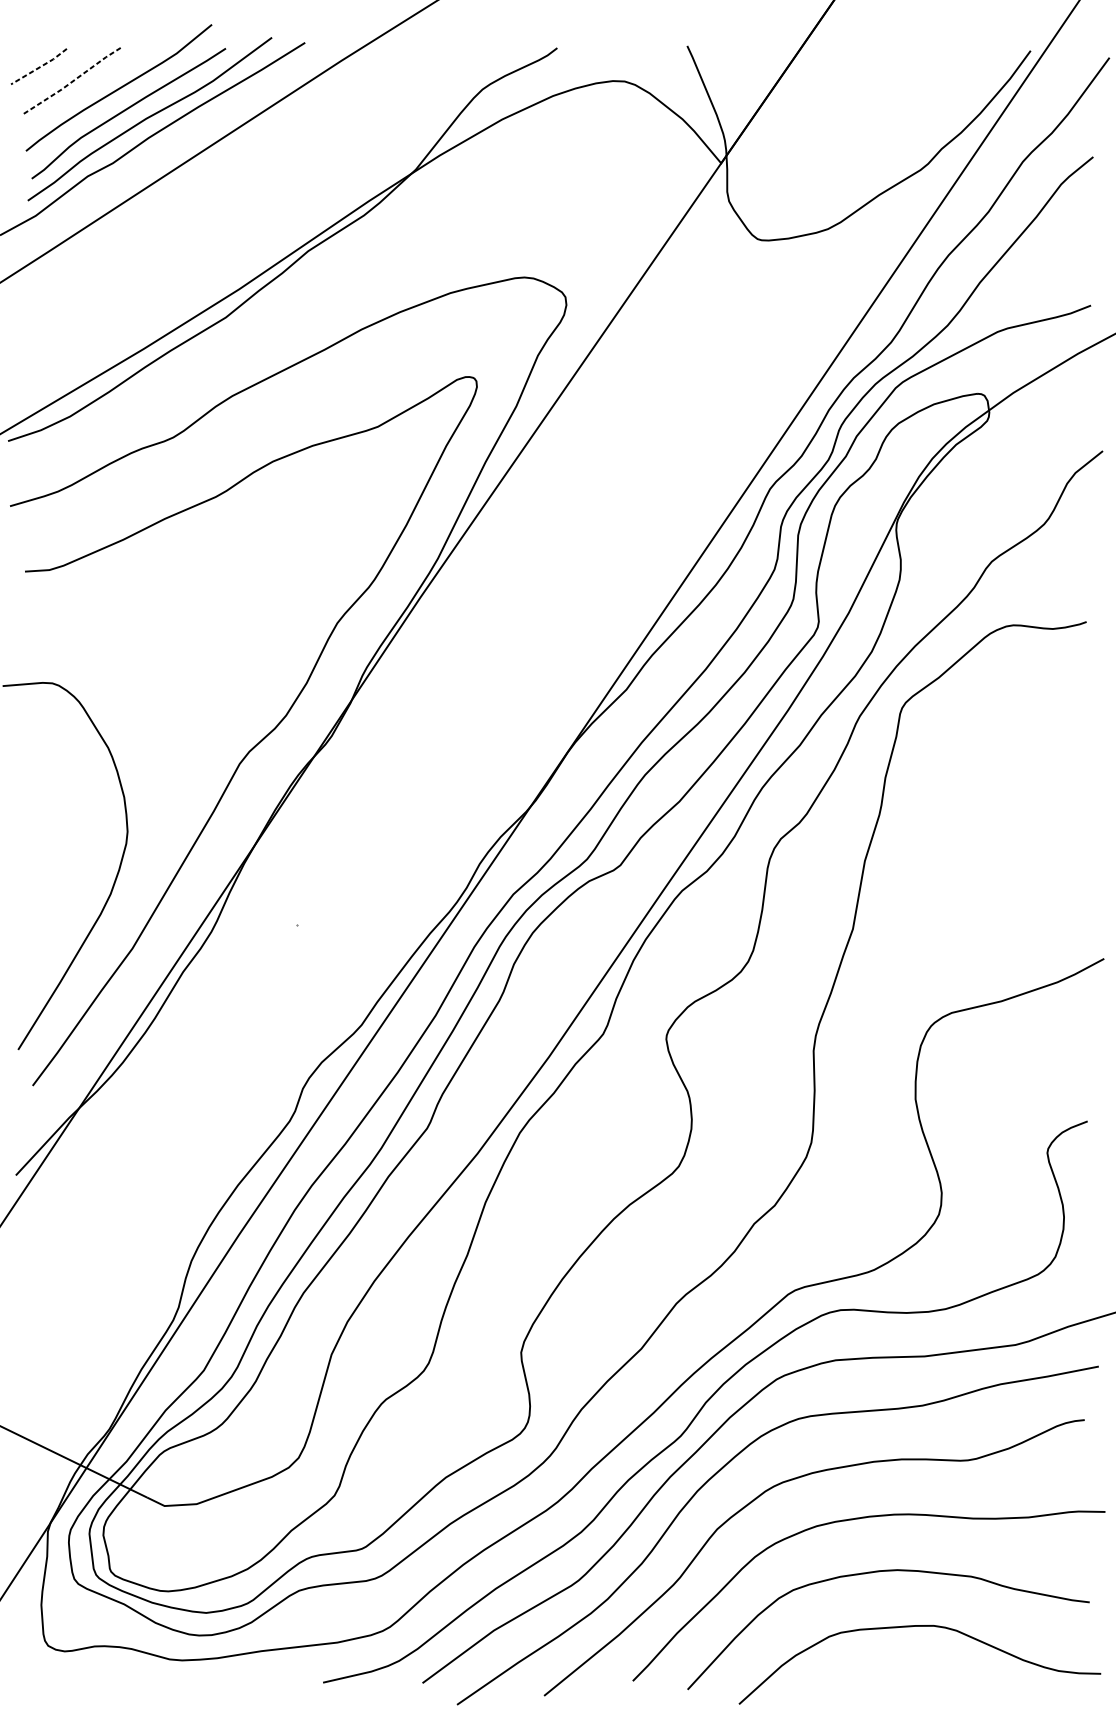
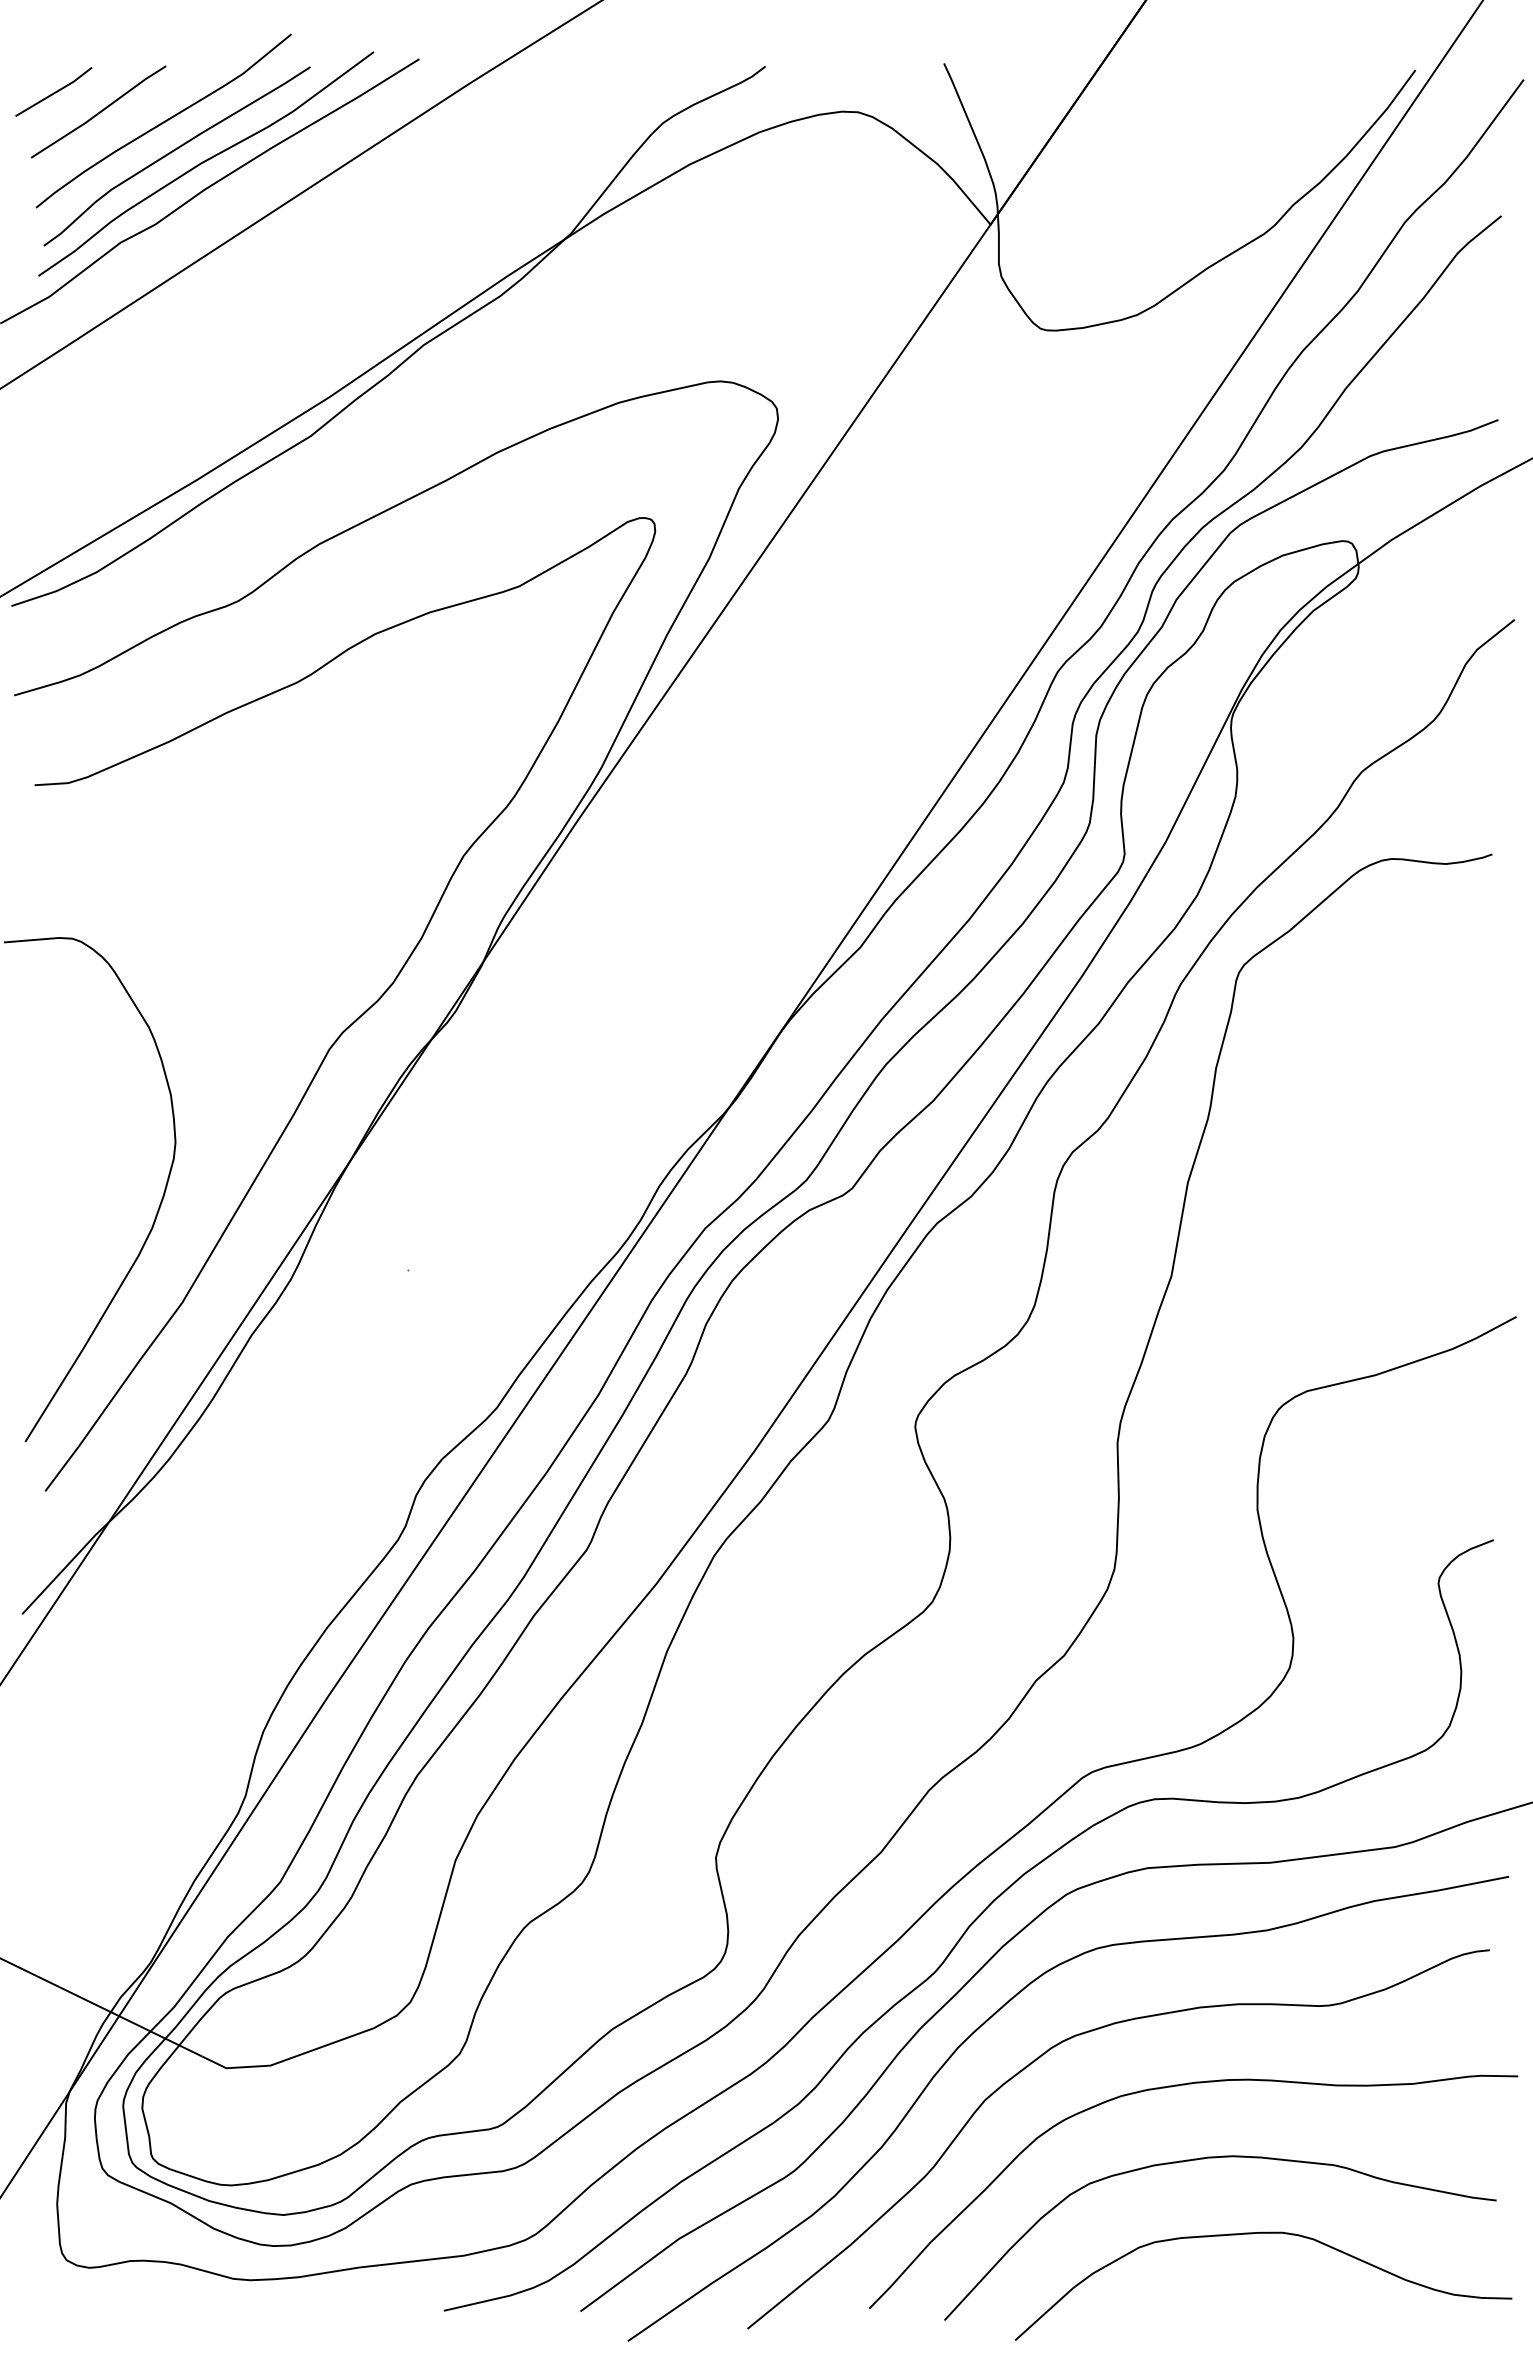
line: (39, 67) -> (54, 92), dashed -> solid
line: (72, 81) -> (99, 112), dashed -> solid

